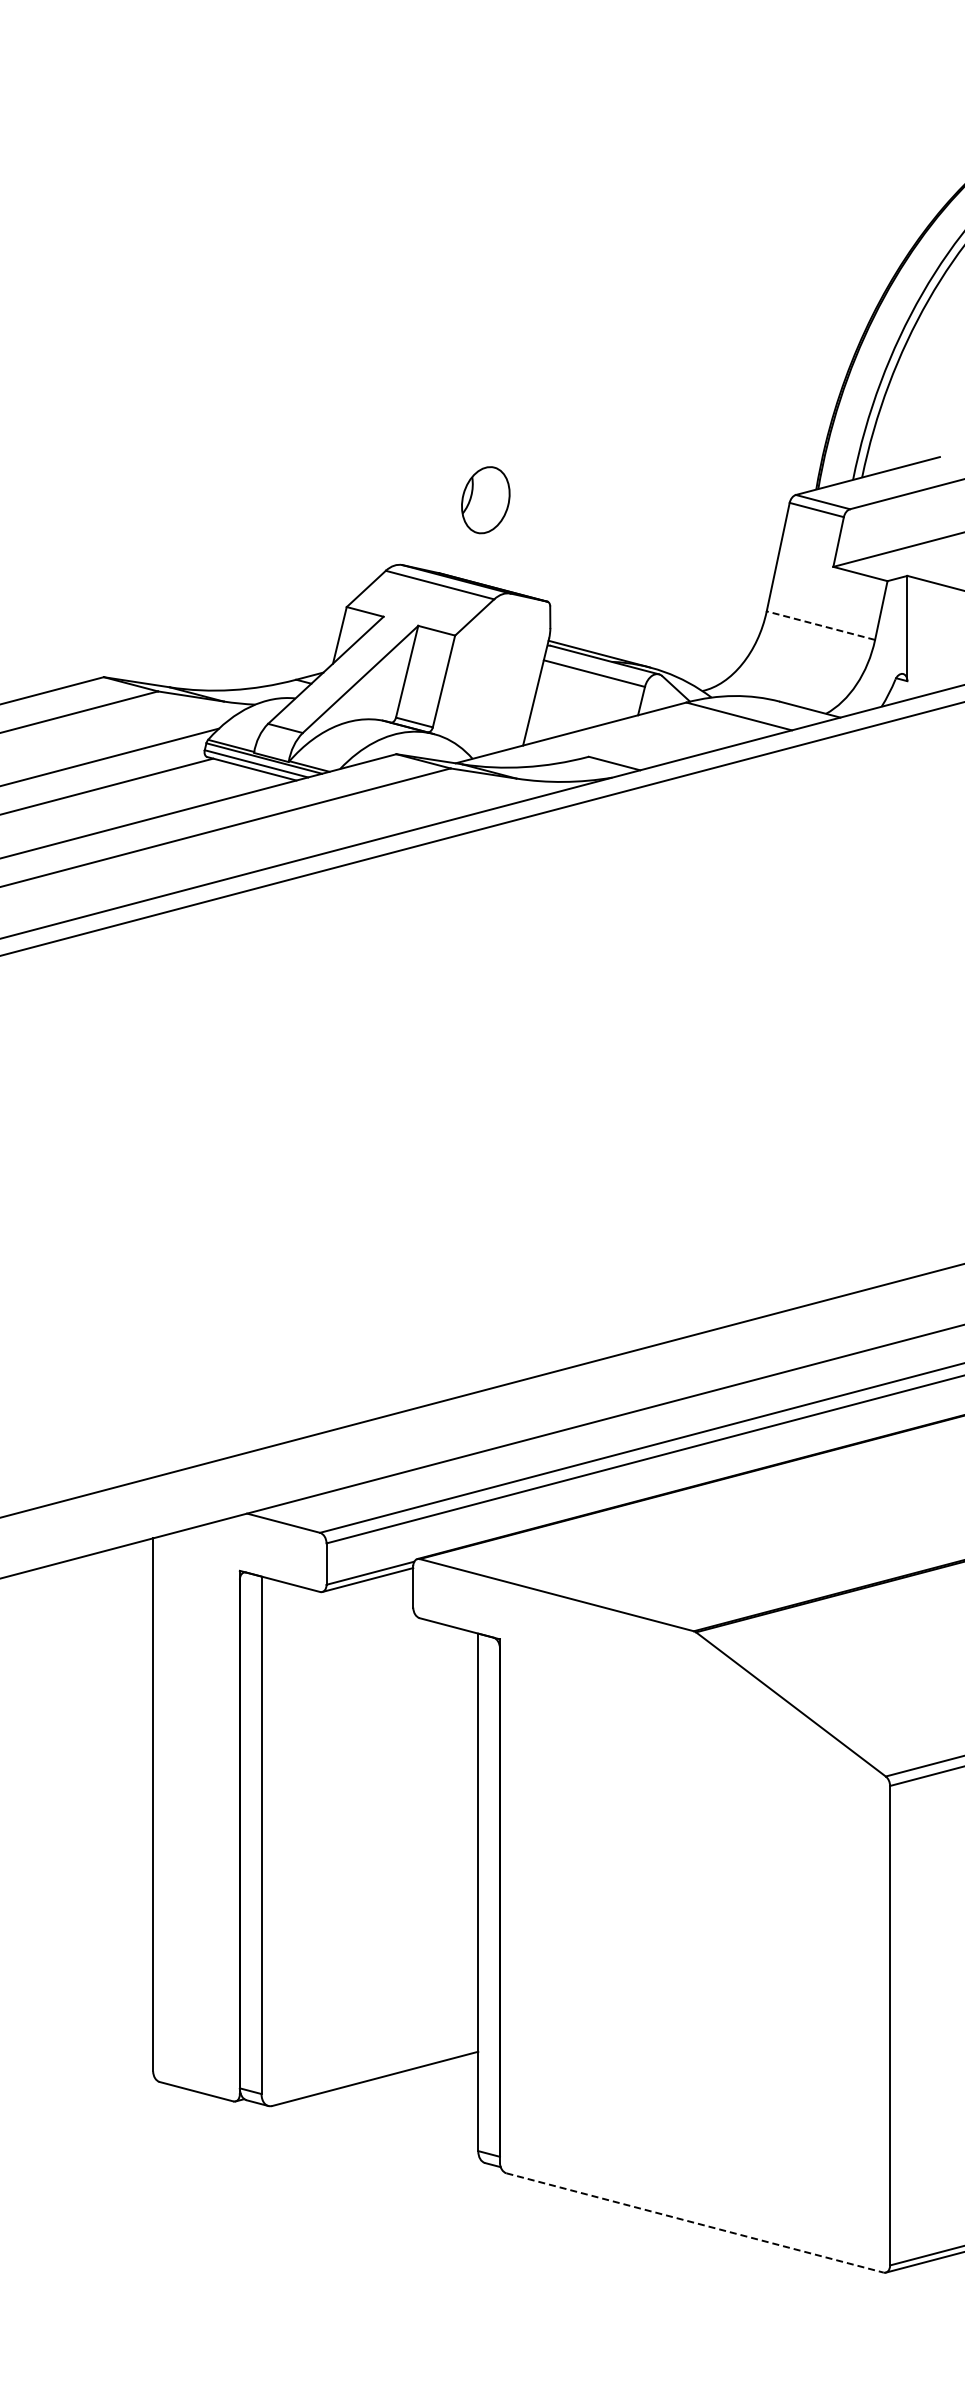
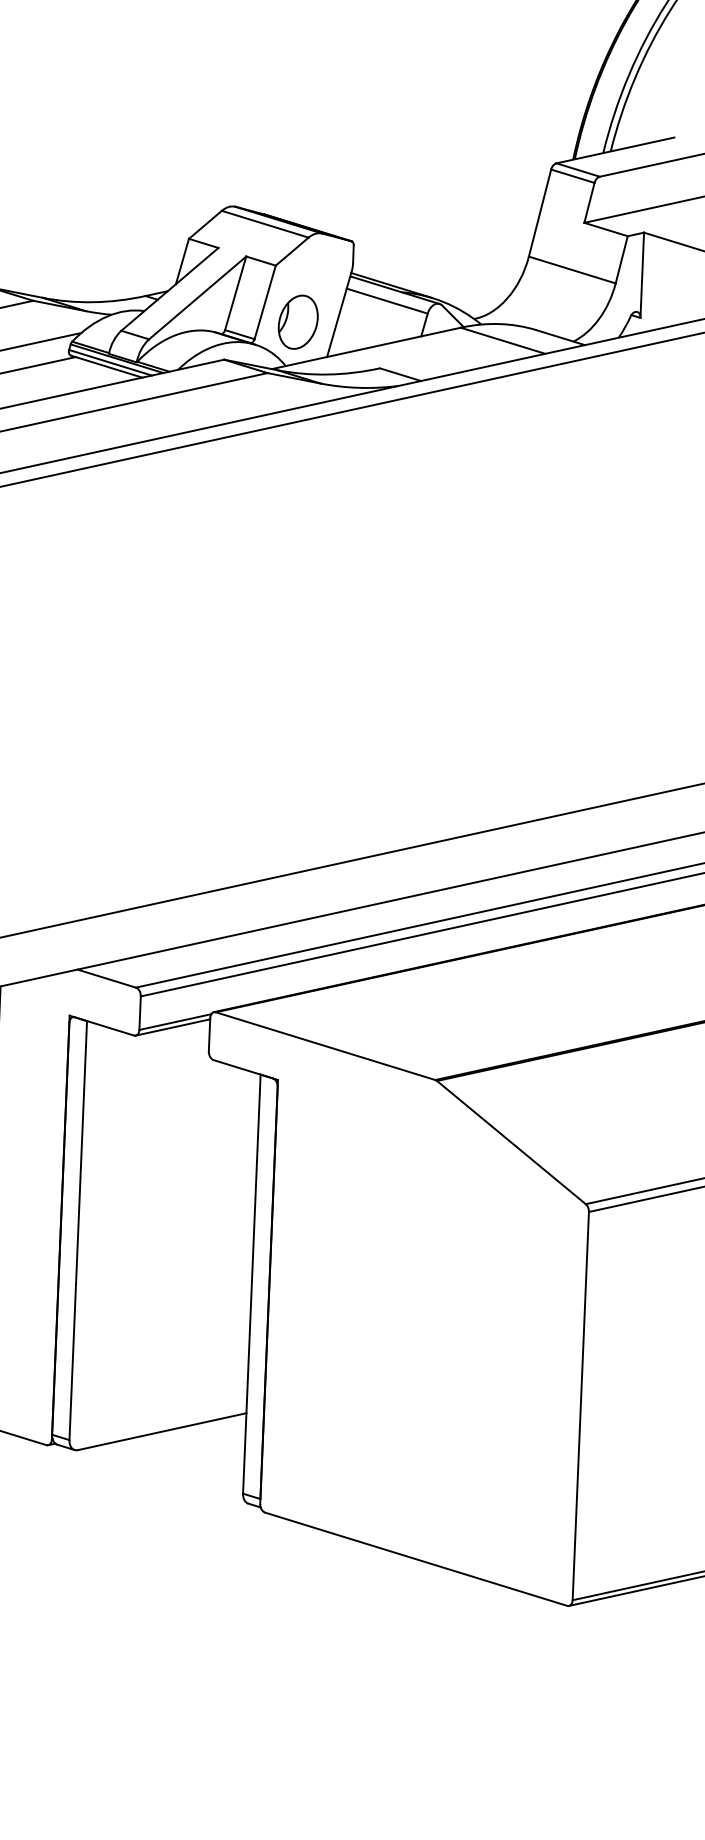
part: (485, 500) -> (298, 322), moved
line: (820, 625) -> (571, 269), dashed -> solid
line: (695, 2222) -> (416, 1558), dashed -> solid

